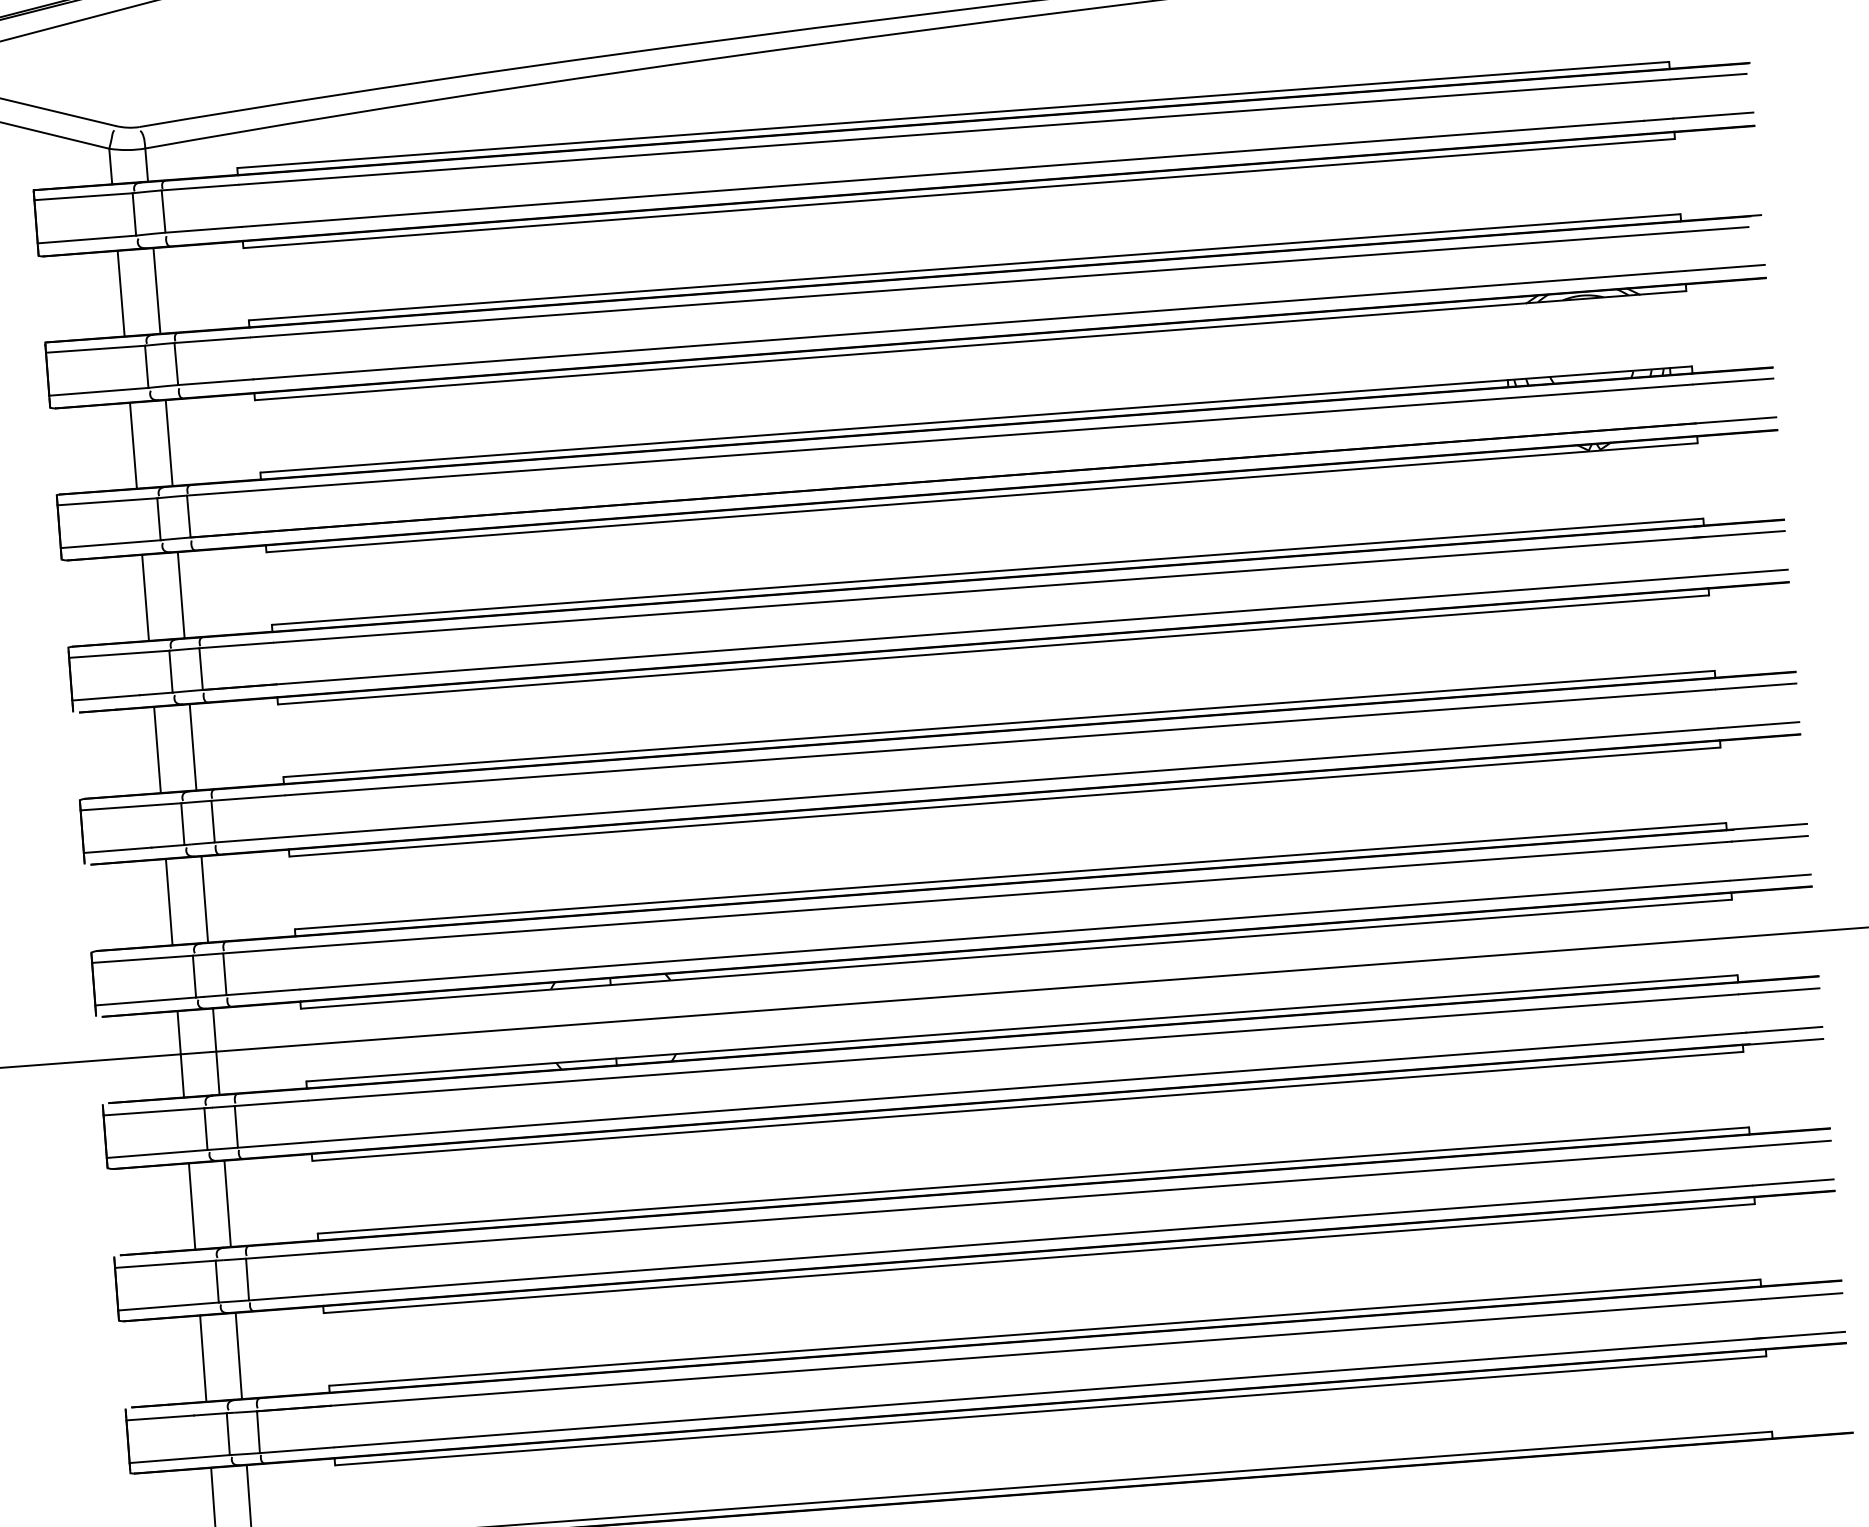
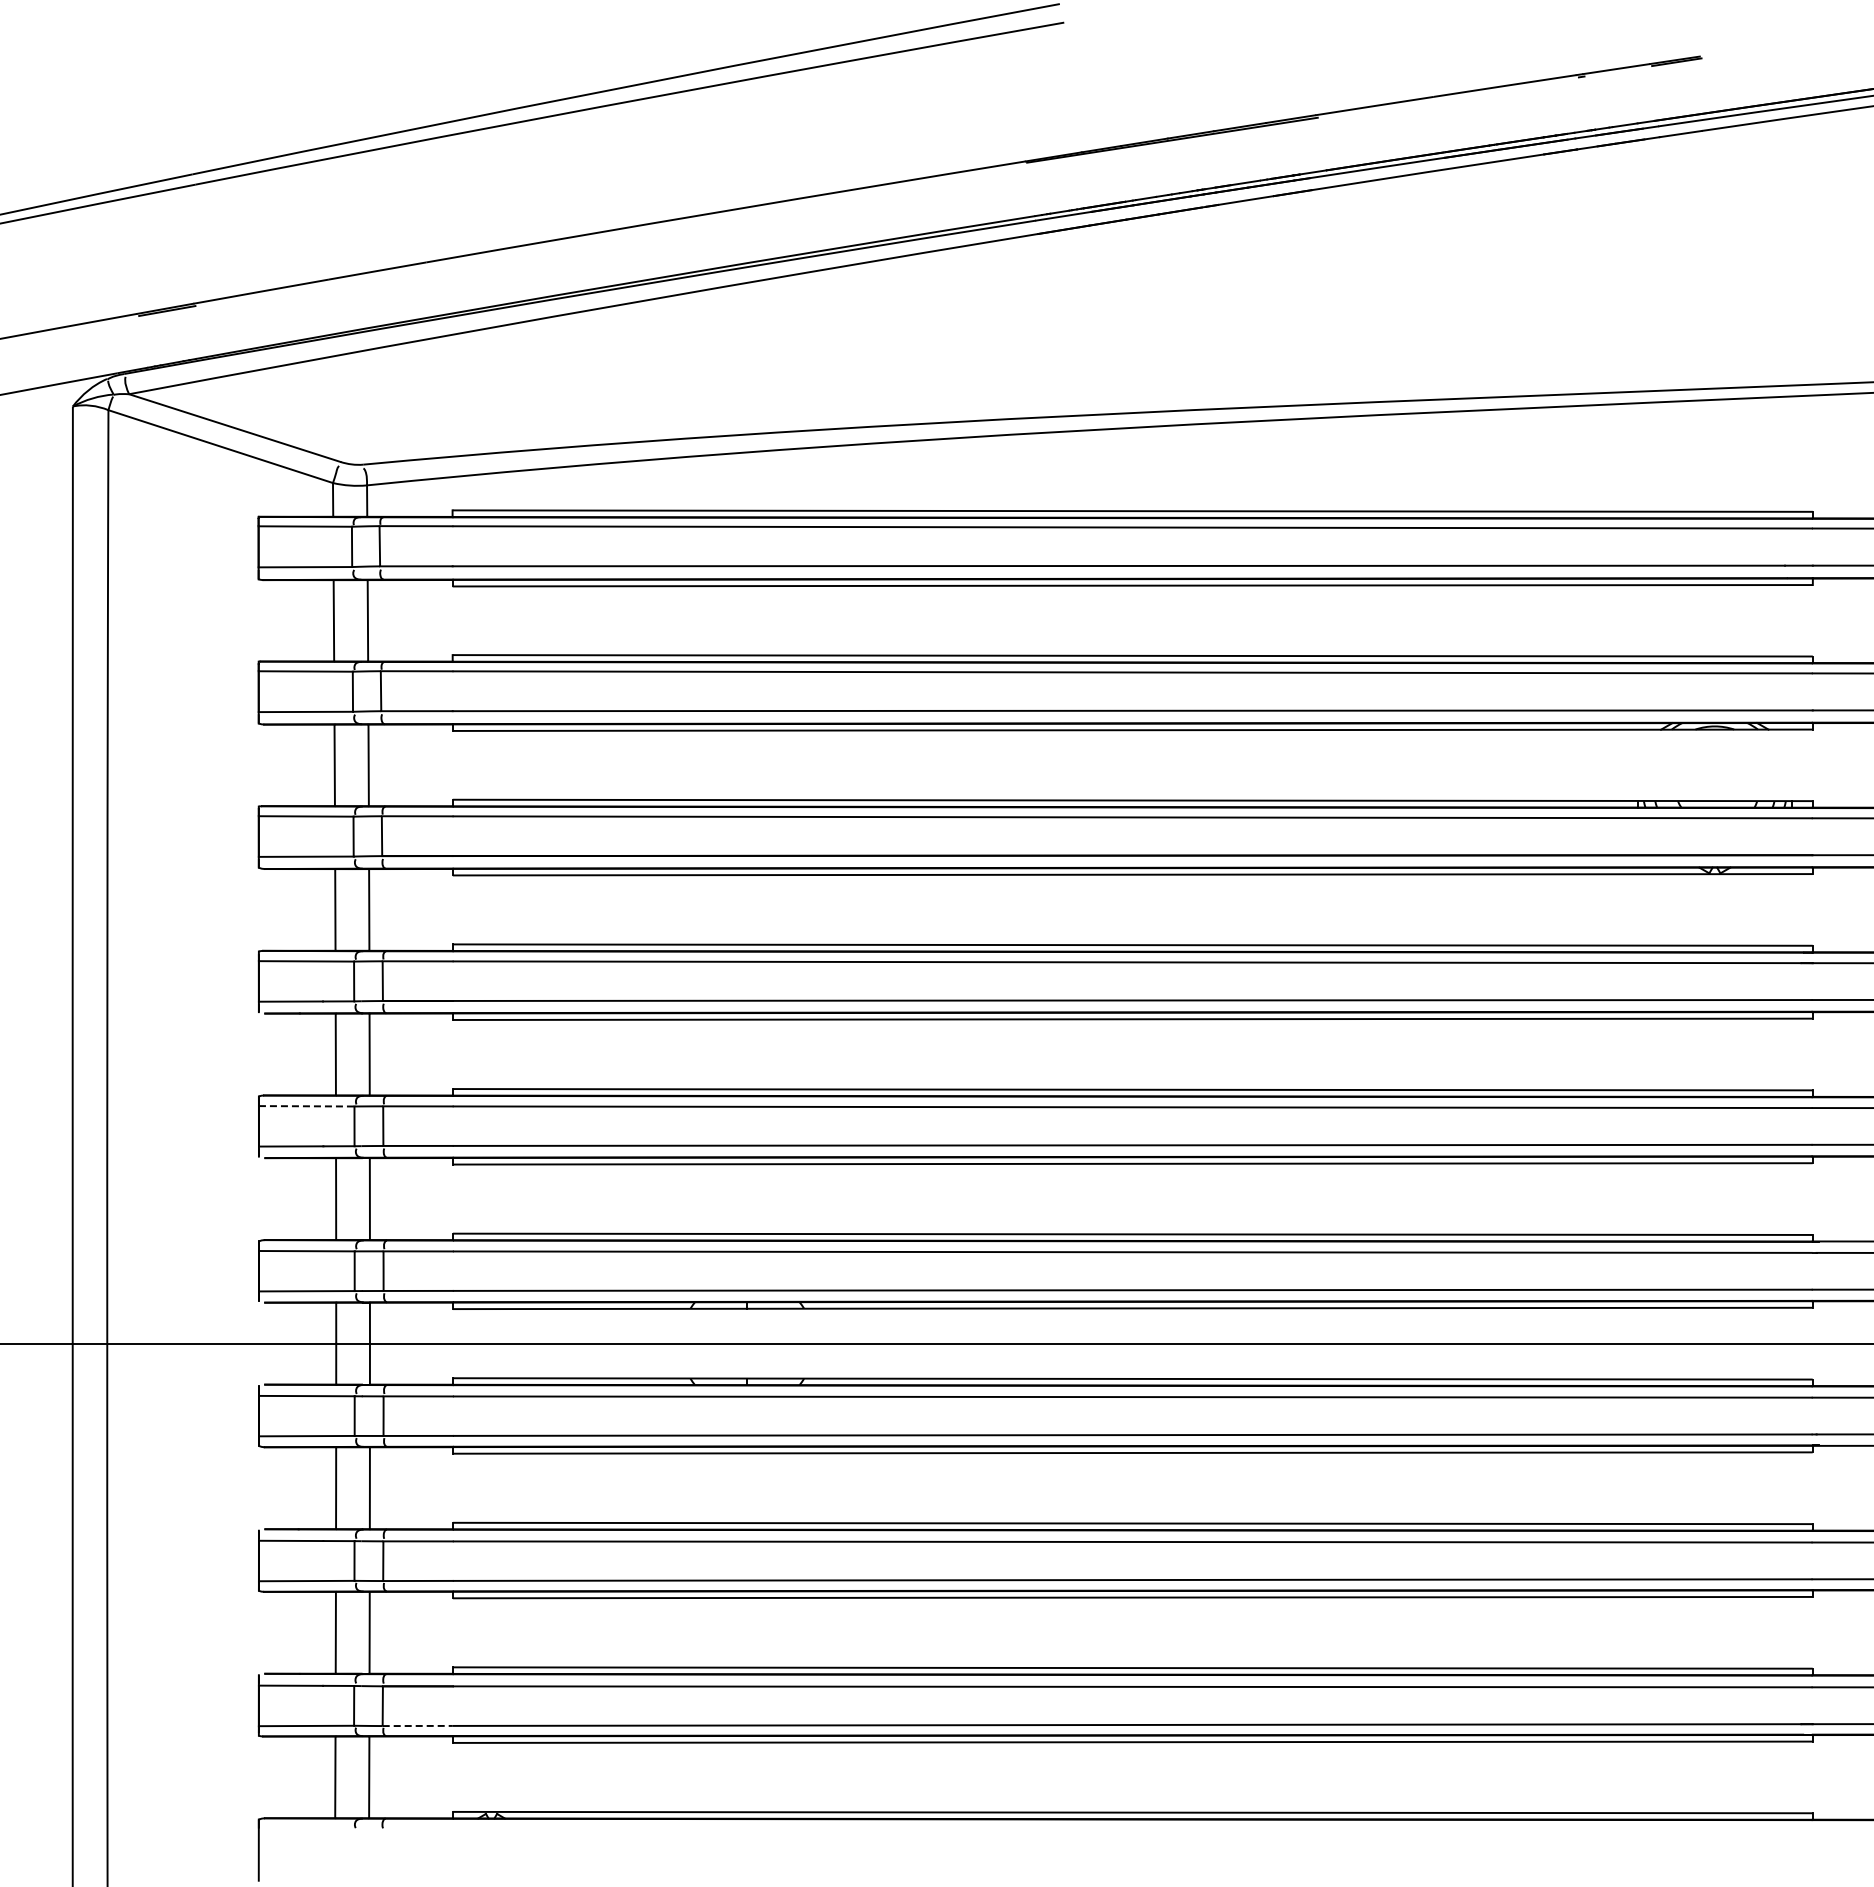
line: (130, 807) -> (306, 1106), solid -> dashed
line: (297, 1449) -> (418, 1725), solid -> dashed

